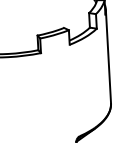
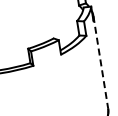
line: (108, 56) -> (100, 62), solid -> dashed

